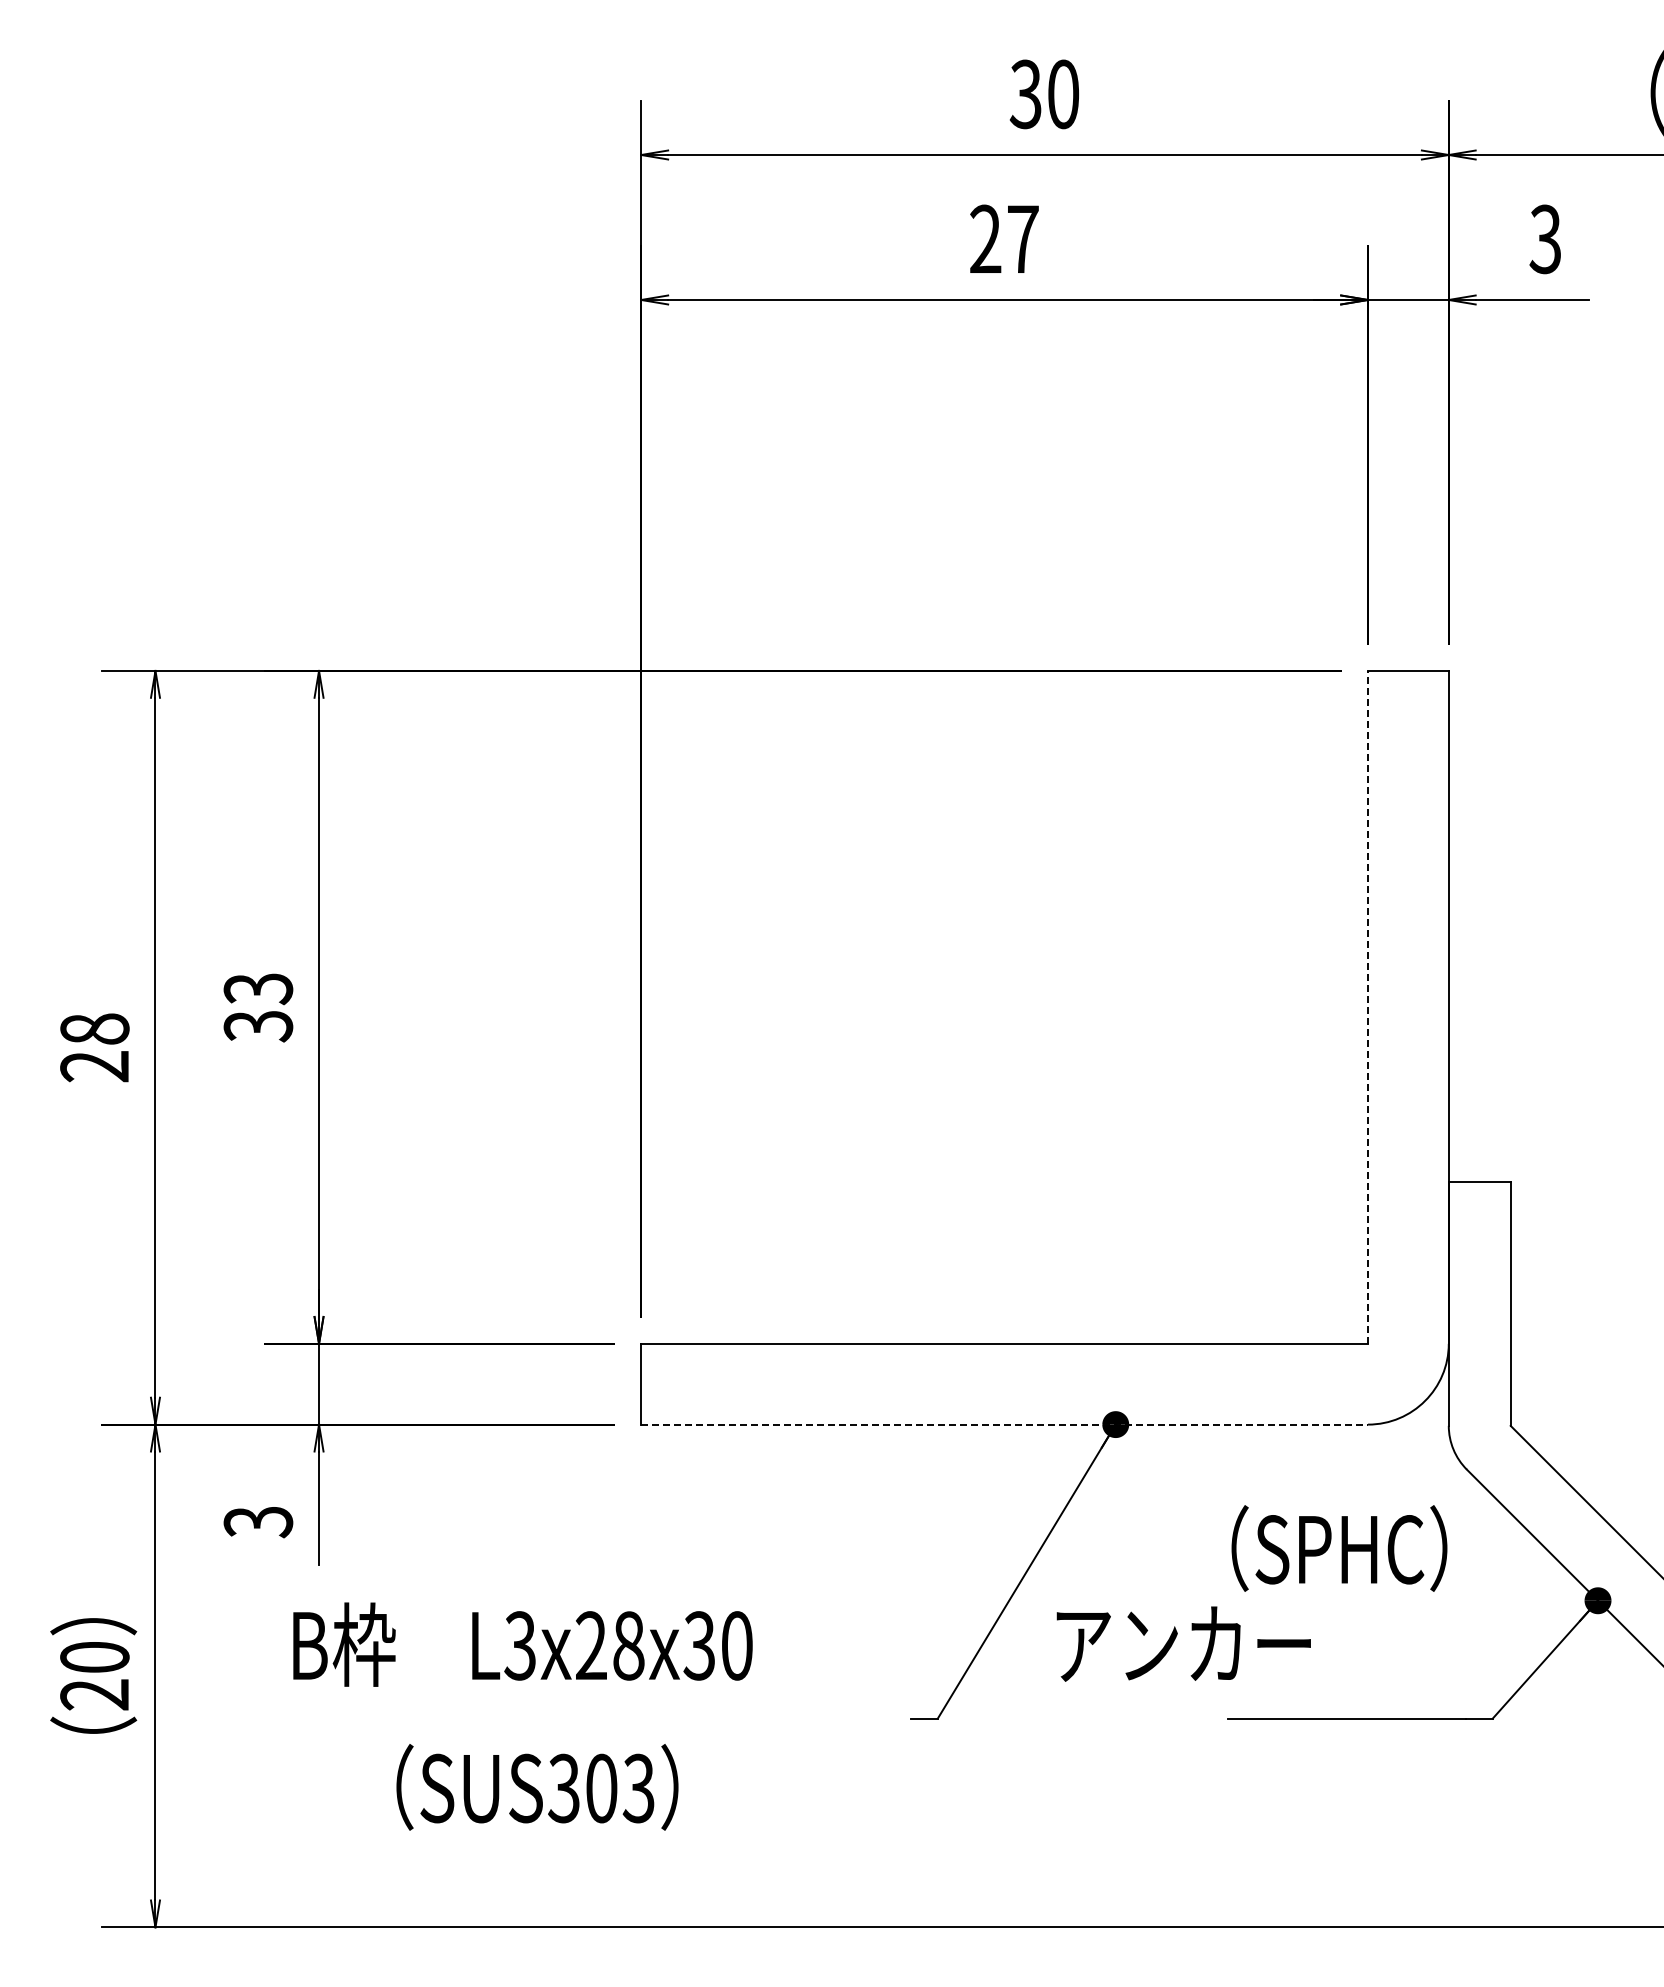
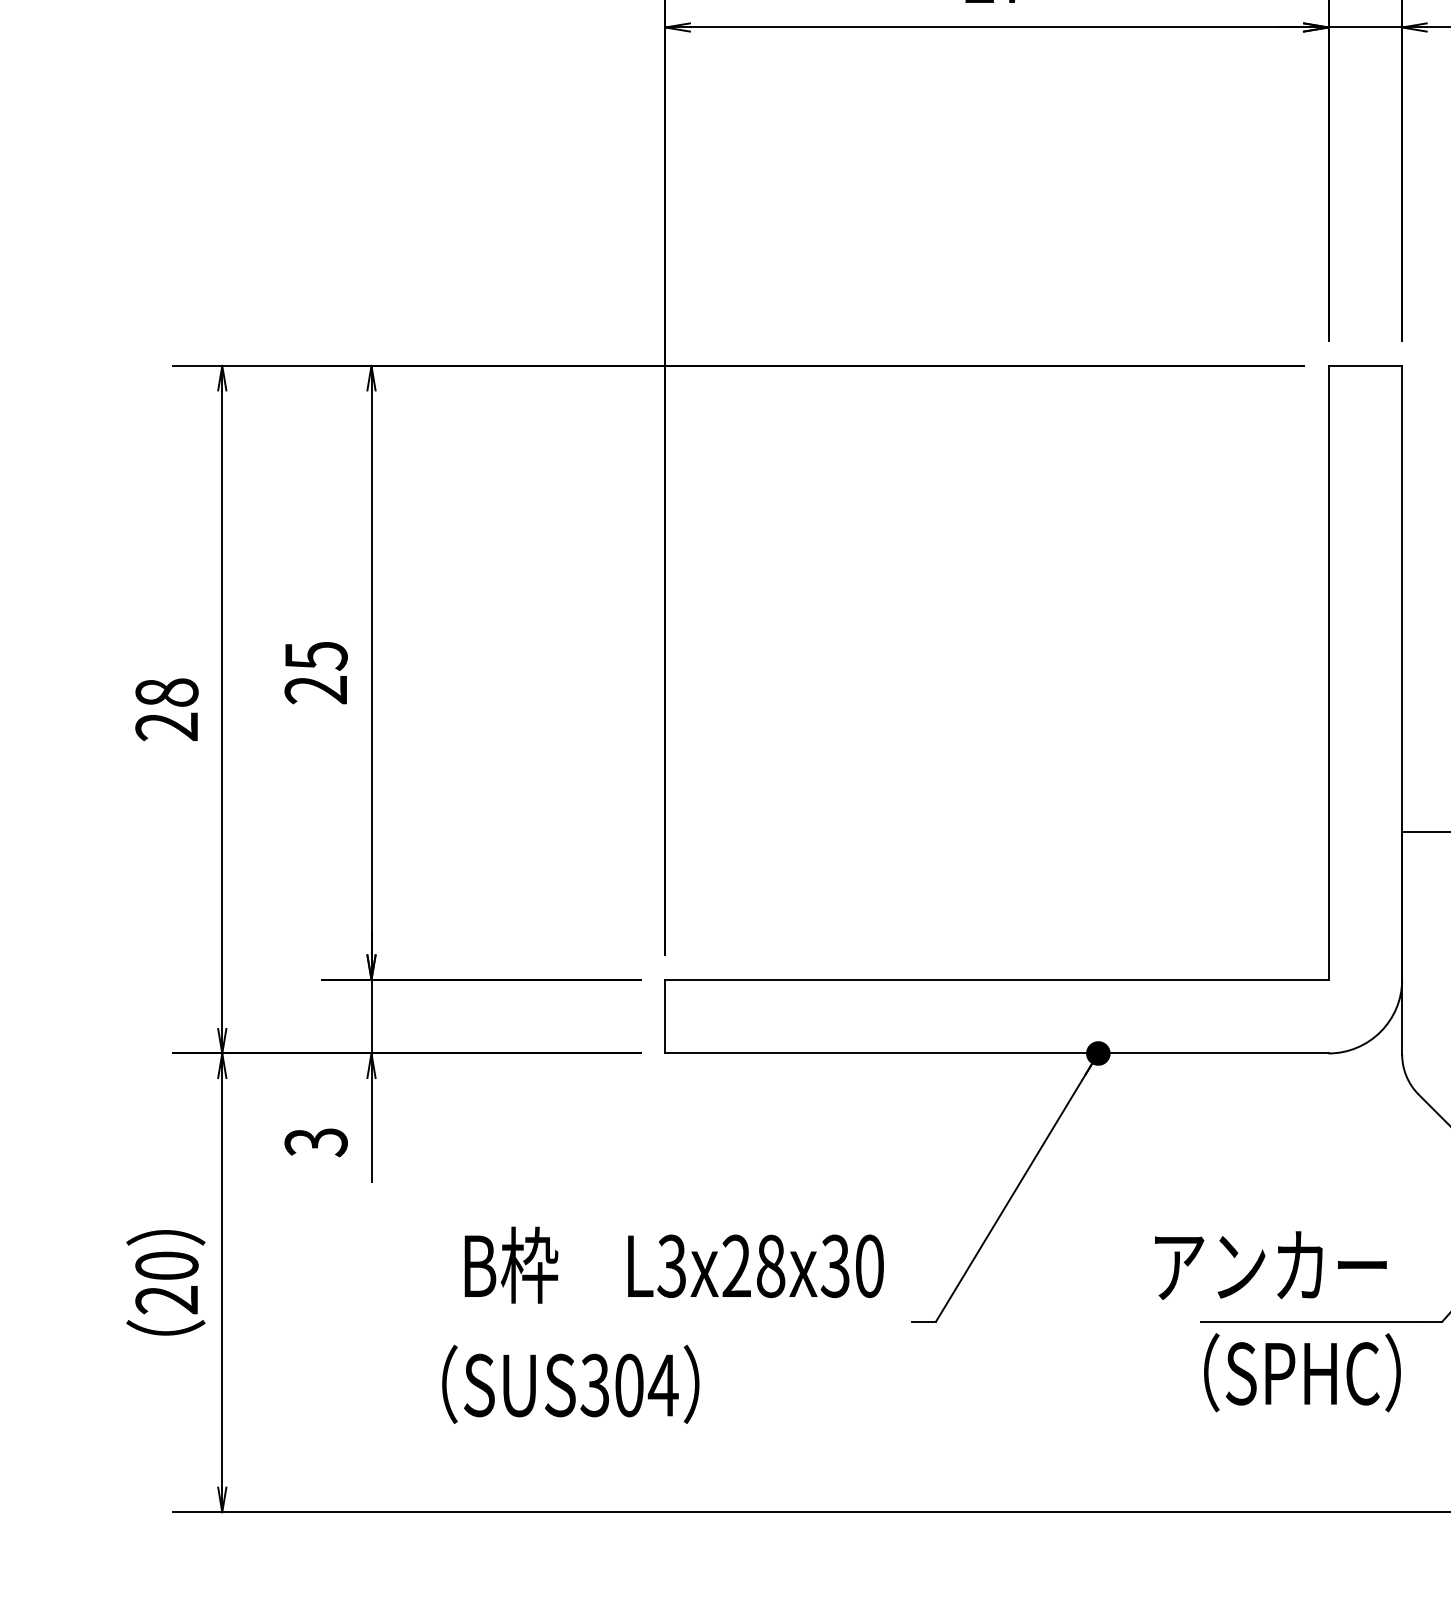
line: (1368, 1006) -> (1328, 672), dashed -> solid
text: (258, 1007) -> (316, 672), 33 -> 25
line: (1005, 1424) -> (997, 1053), dashed -> solid
text: (1339, 1548) -> (1302, 1372), moved
text: (1183, 1643) -> (1270, 1265), moved
text: (522, 1644) -> (673, 1265), moved
text: (638, 1788) -> (662, 1385), SUS303 -> SUS304

